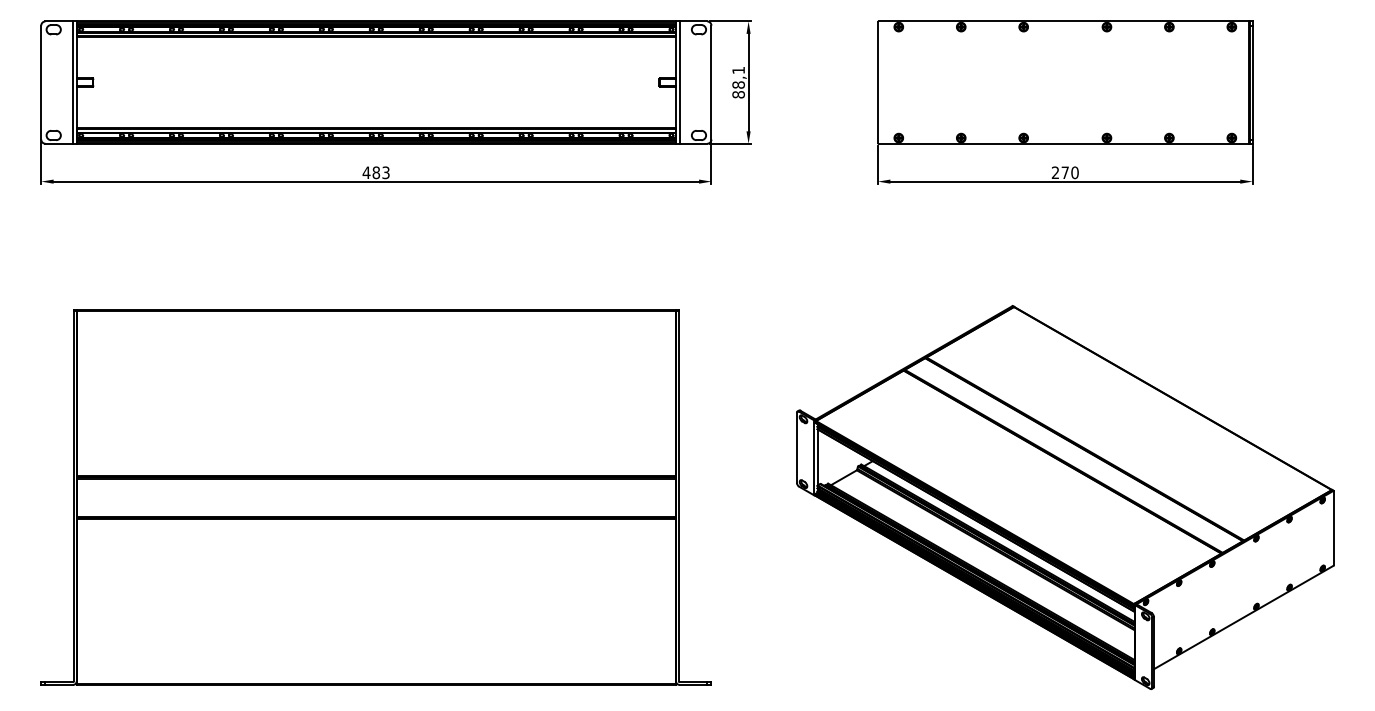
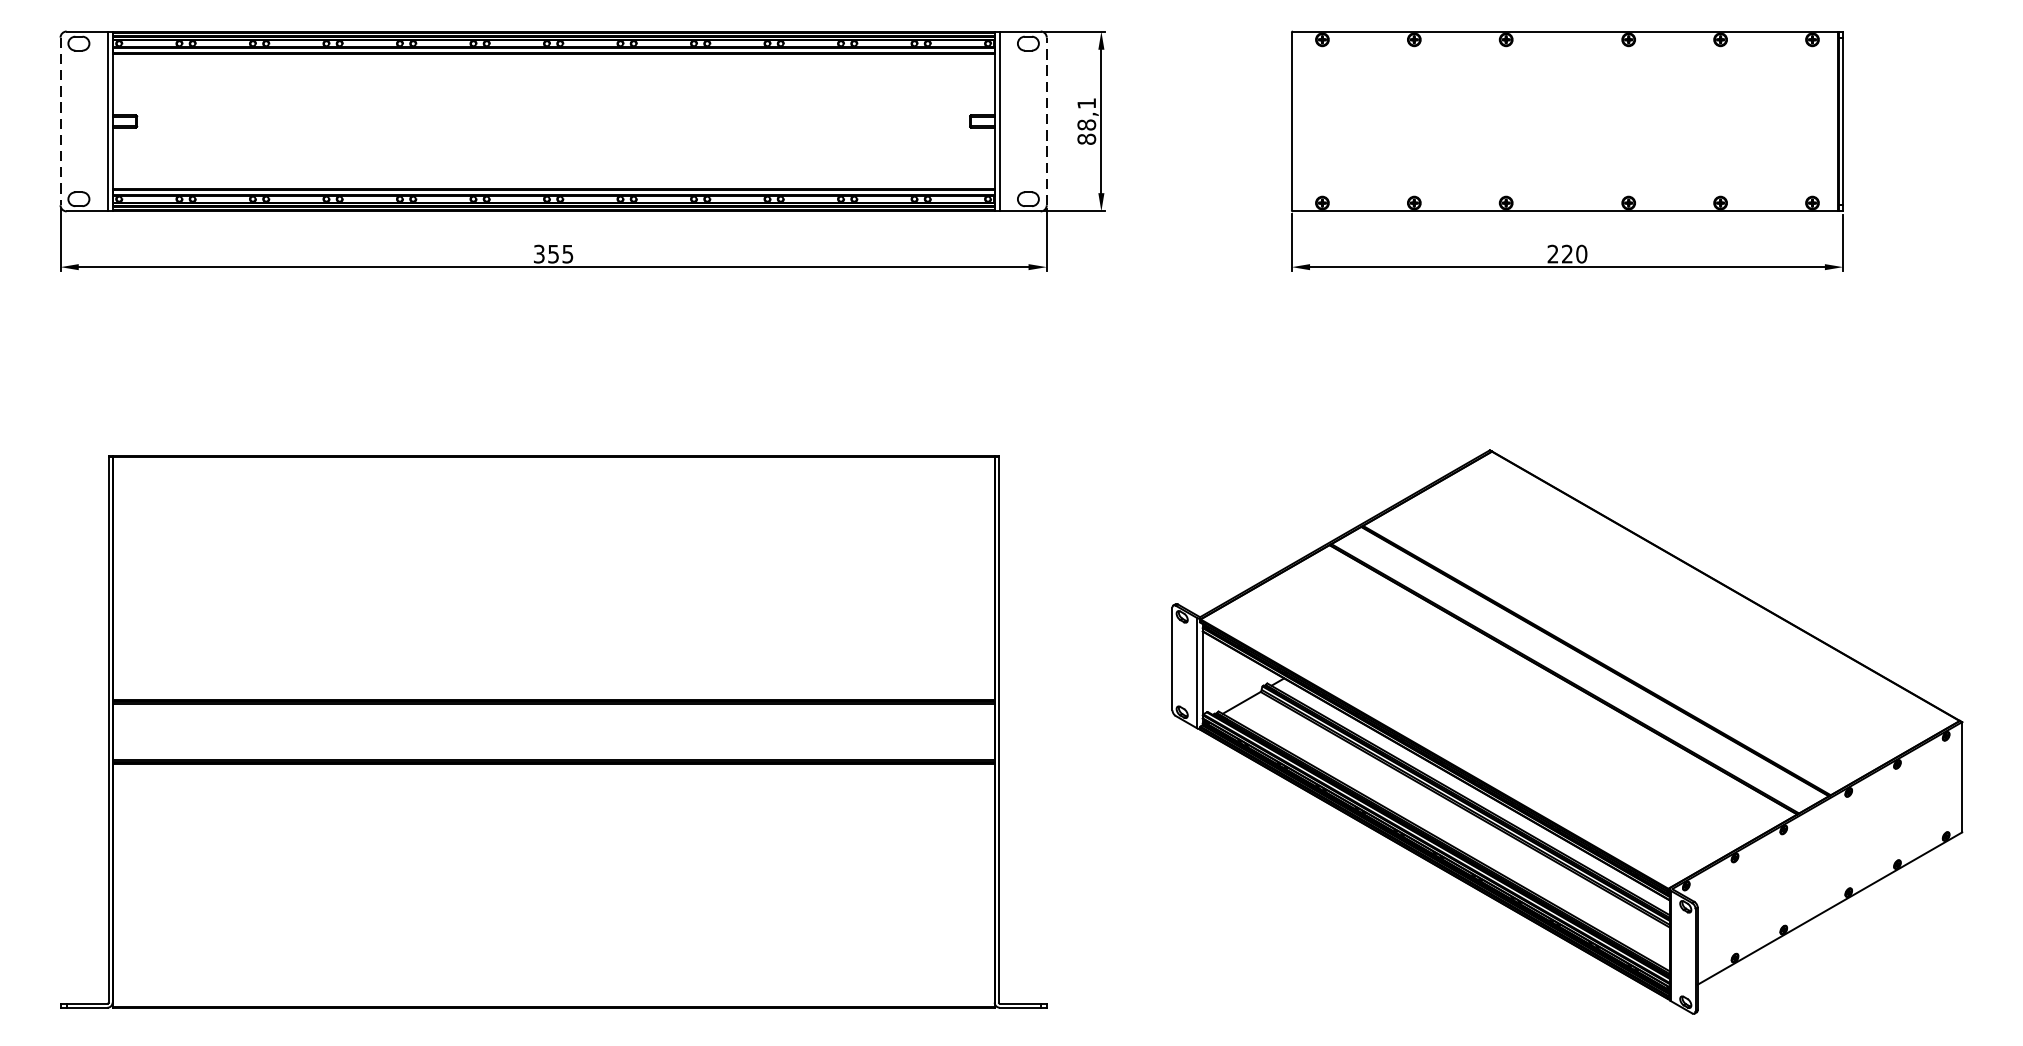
line: (41, 82) -> (60, 121), solid -> dashed
line: (711, 82) -> (1046, 121), solid -> dashed
text: (375, 172) -> (552, 253), 483 -> 355
text: (1064, 172) -> (1566, 253), 270 -> 220

